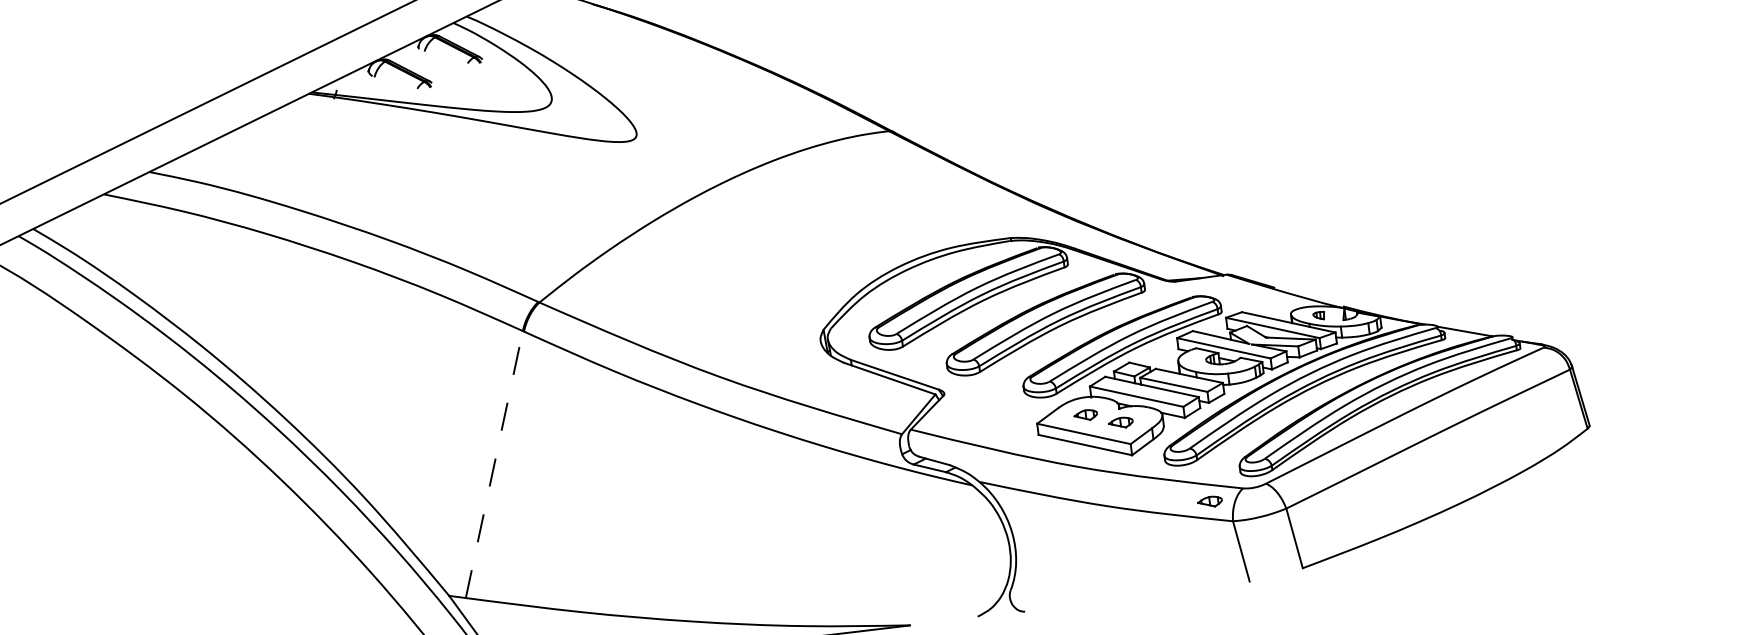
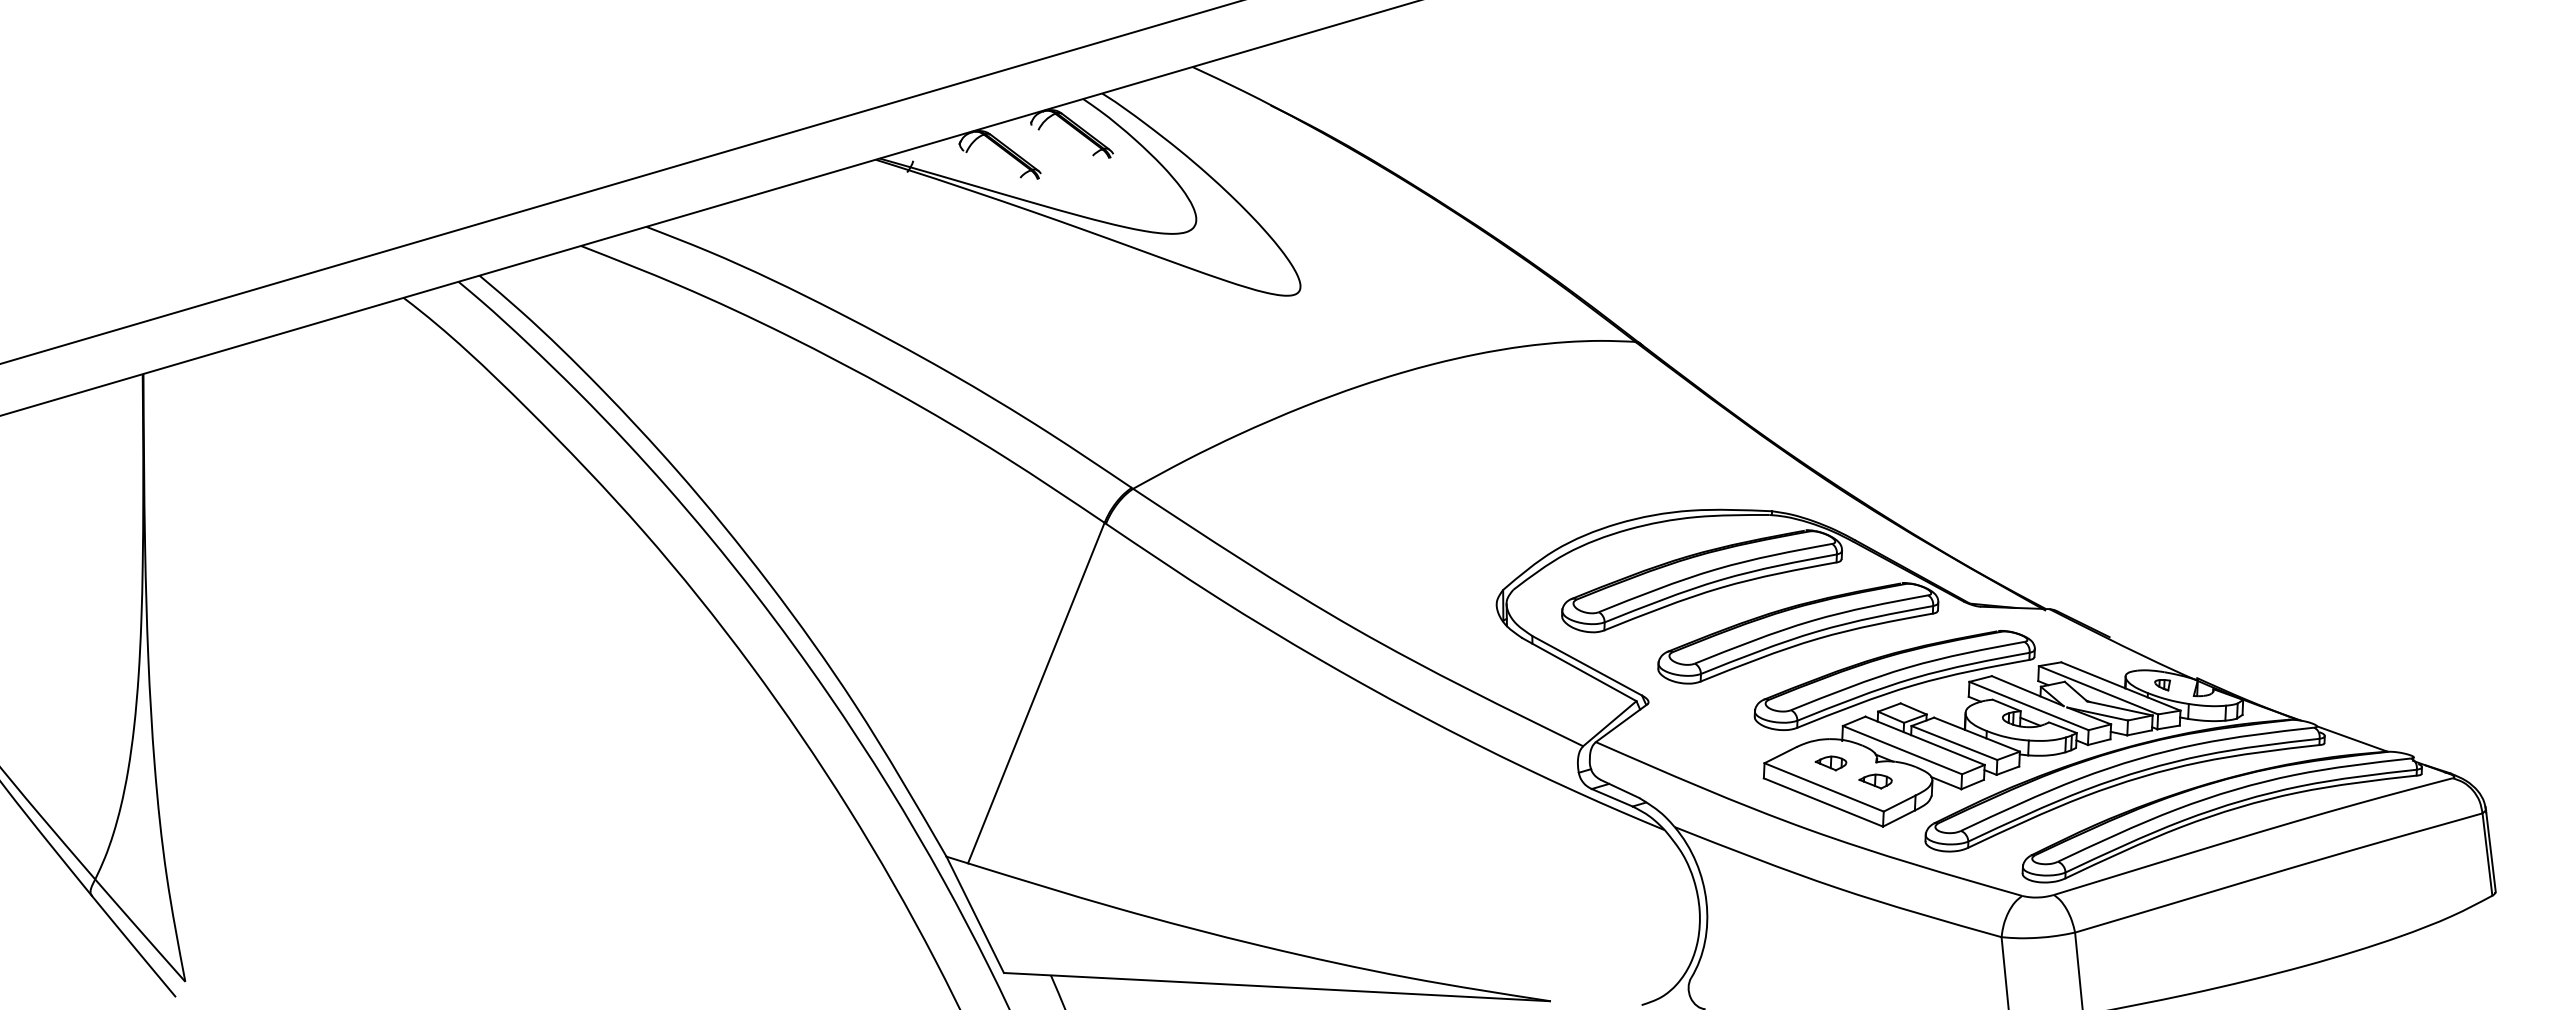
line: (494, 464) -> (1036, 692), dashed -> solid
part: (1210, 502) -> (1975, 906), removed

